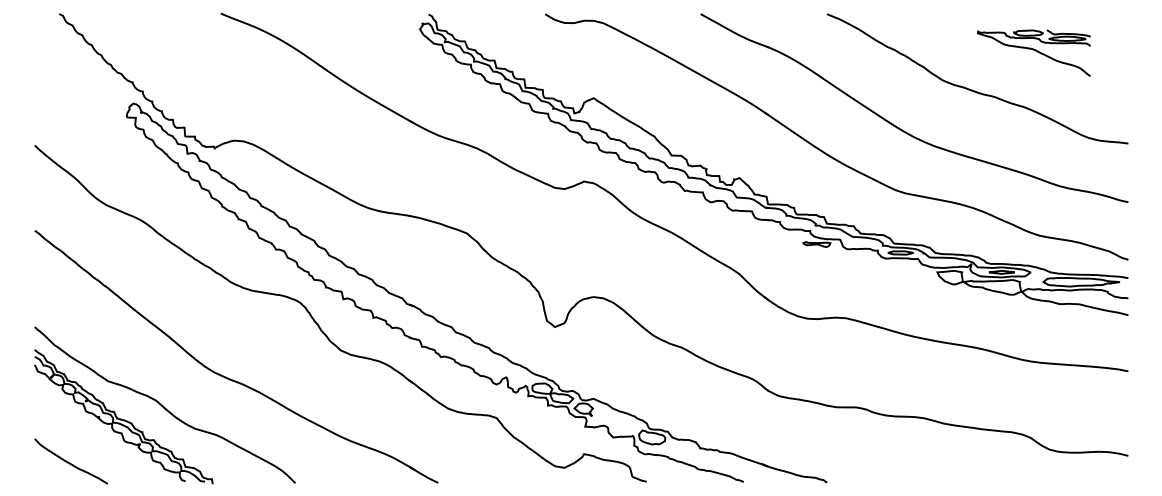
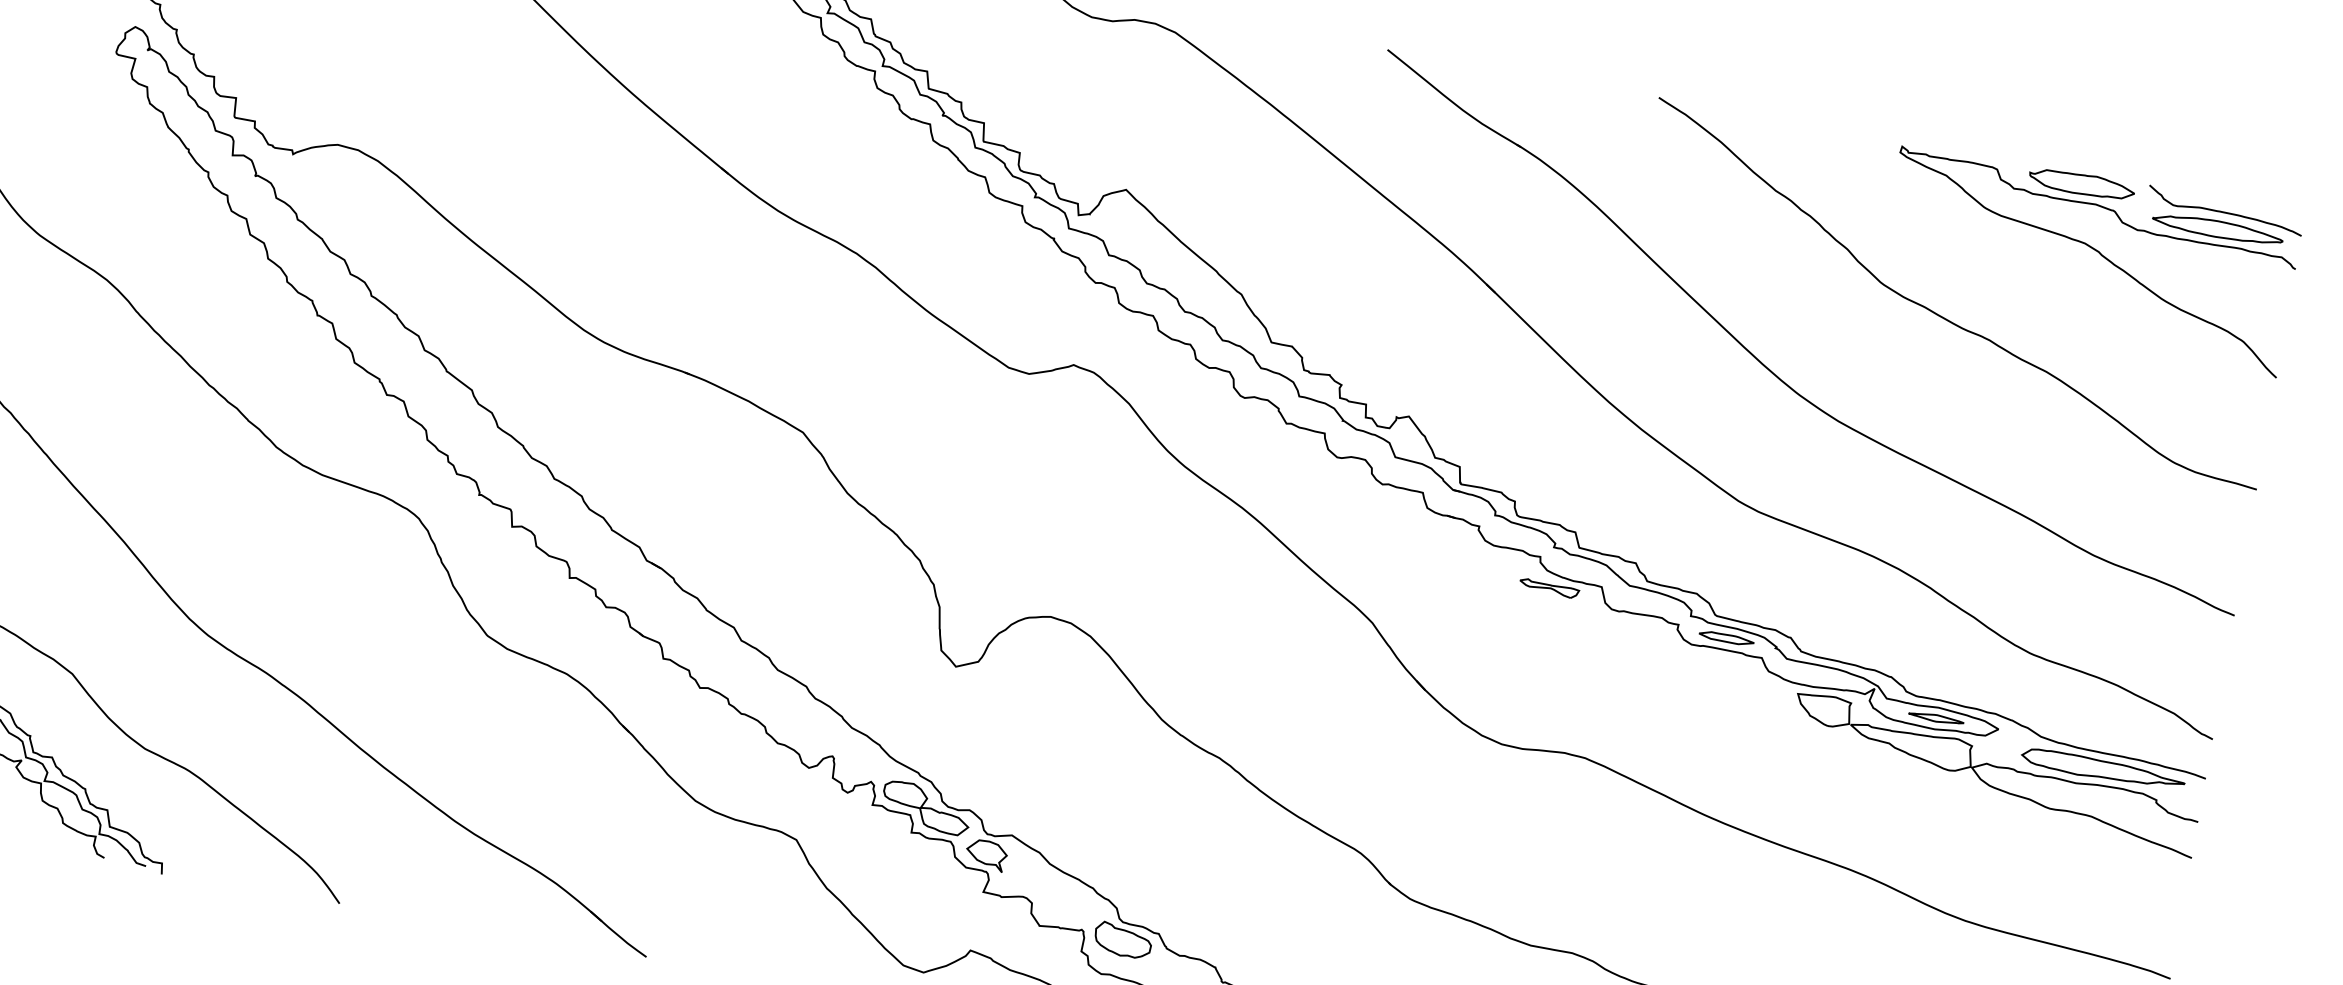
part: (1033, 53) -> (2087, 260), size x1.67

